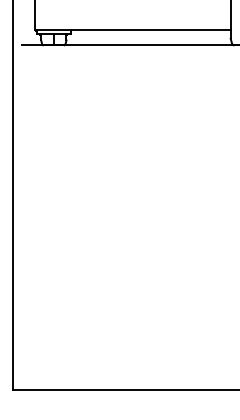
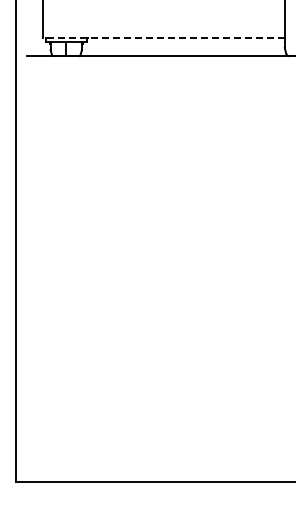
line: (132, 30) -> (163, 37), solid -> dashed

